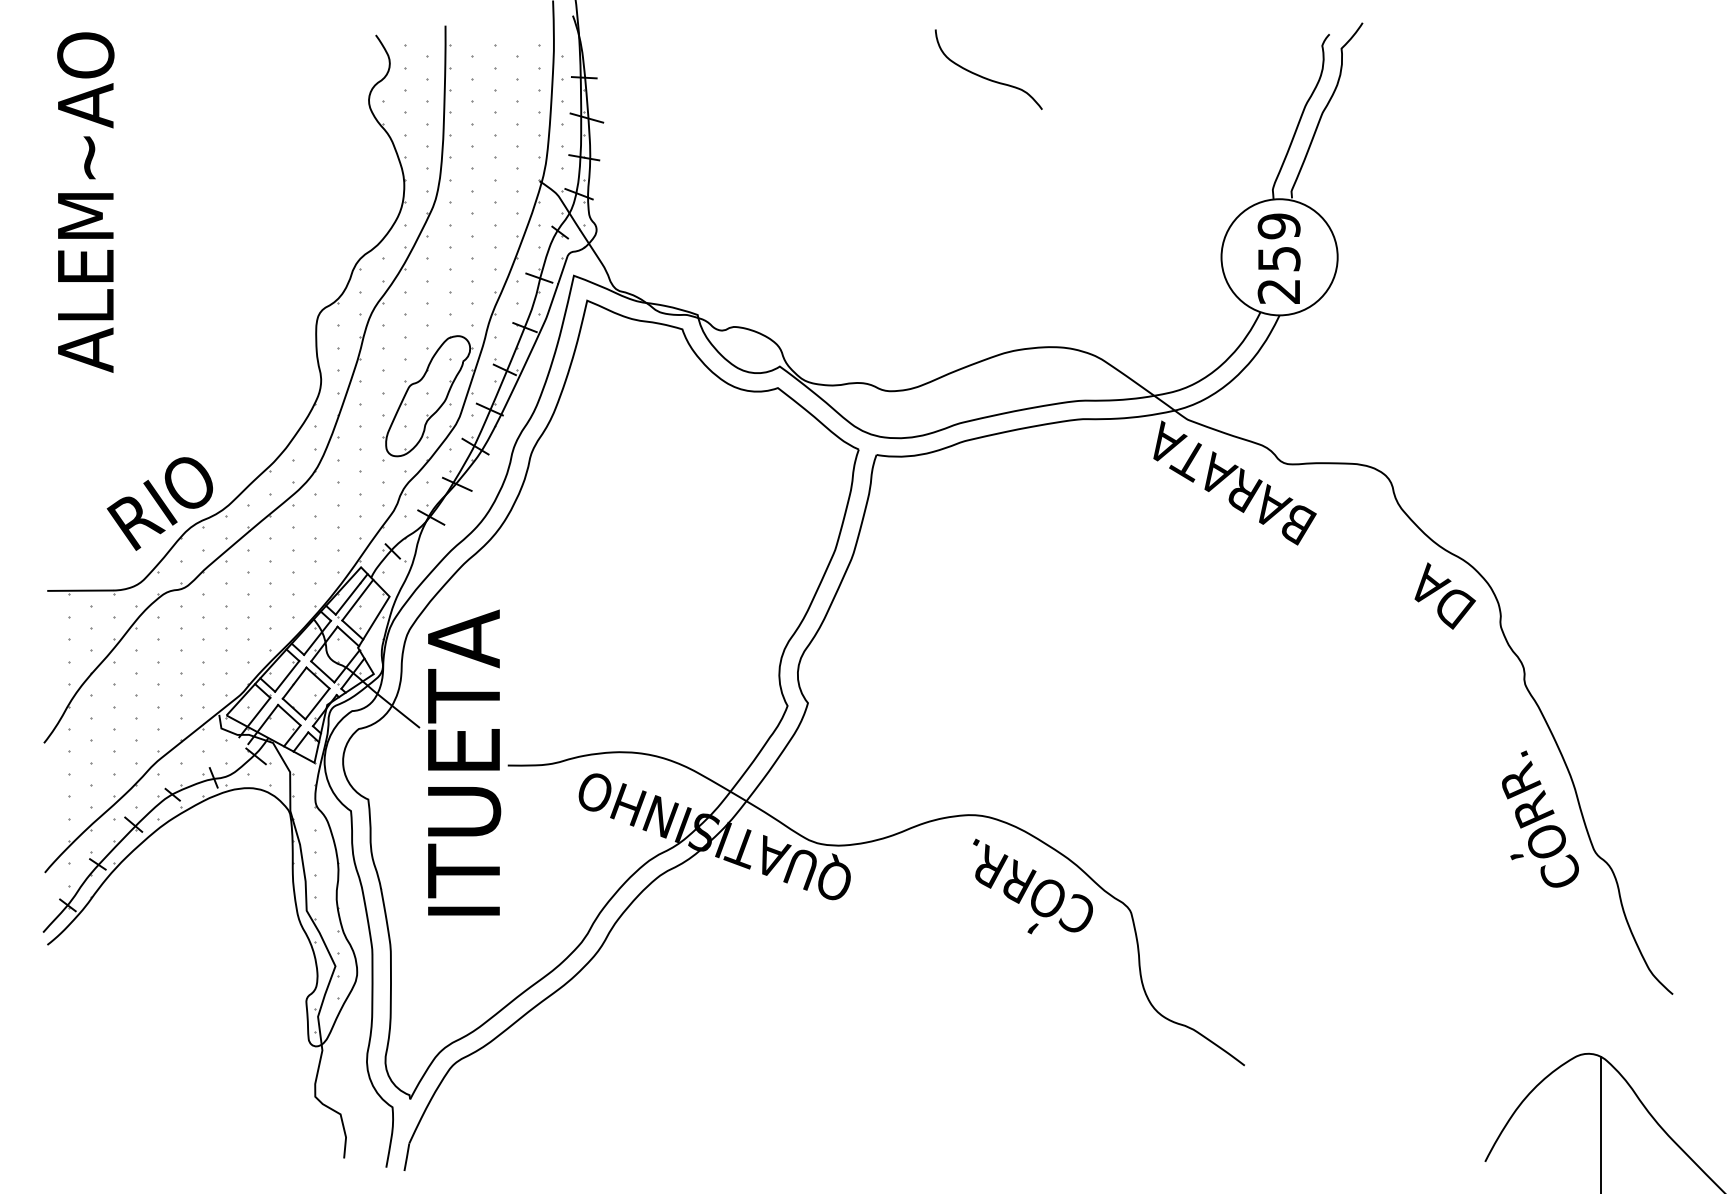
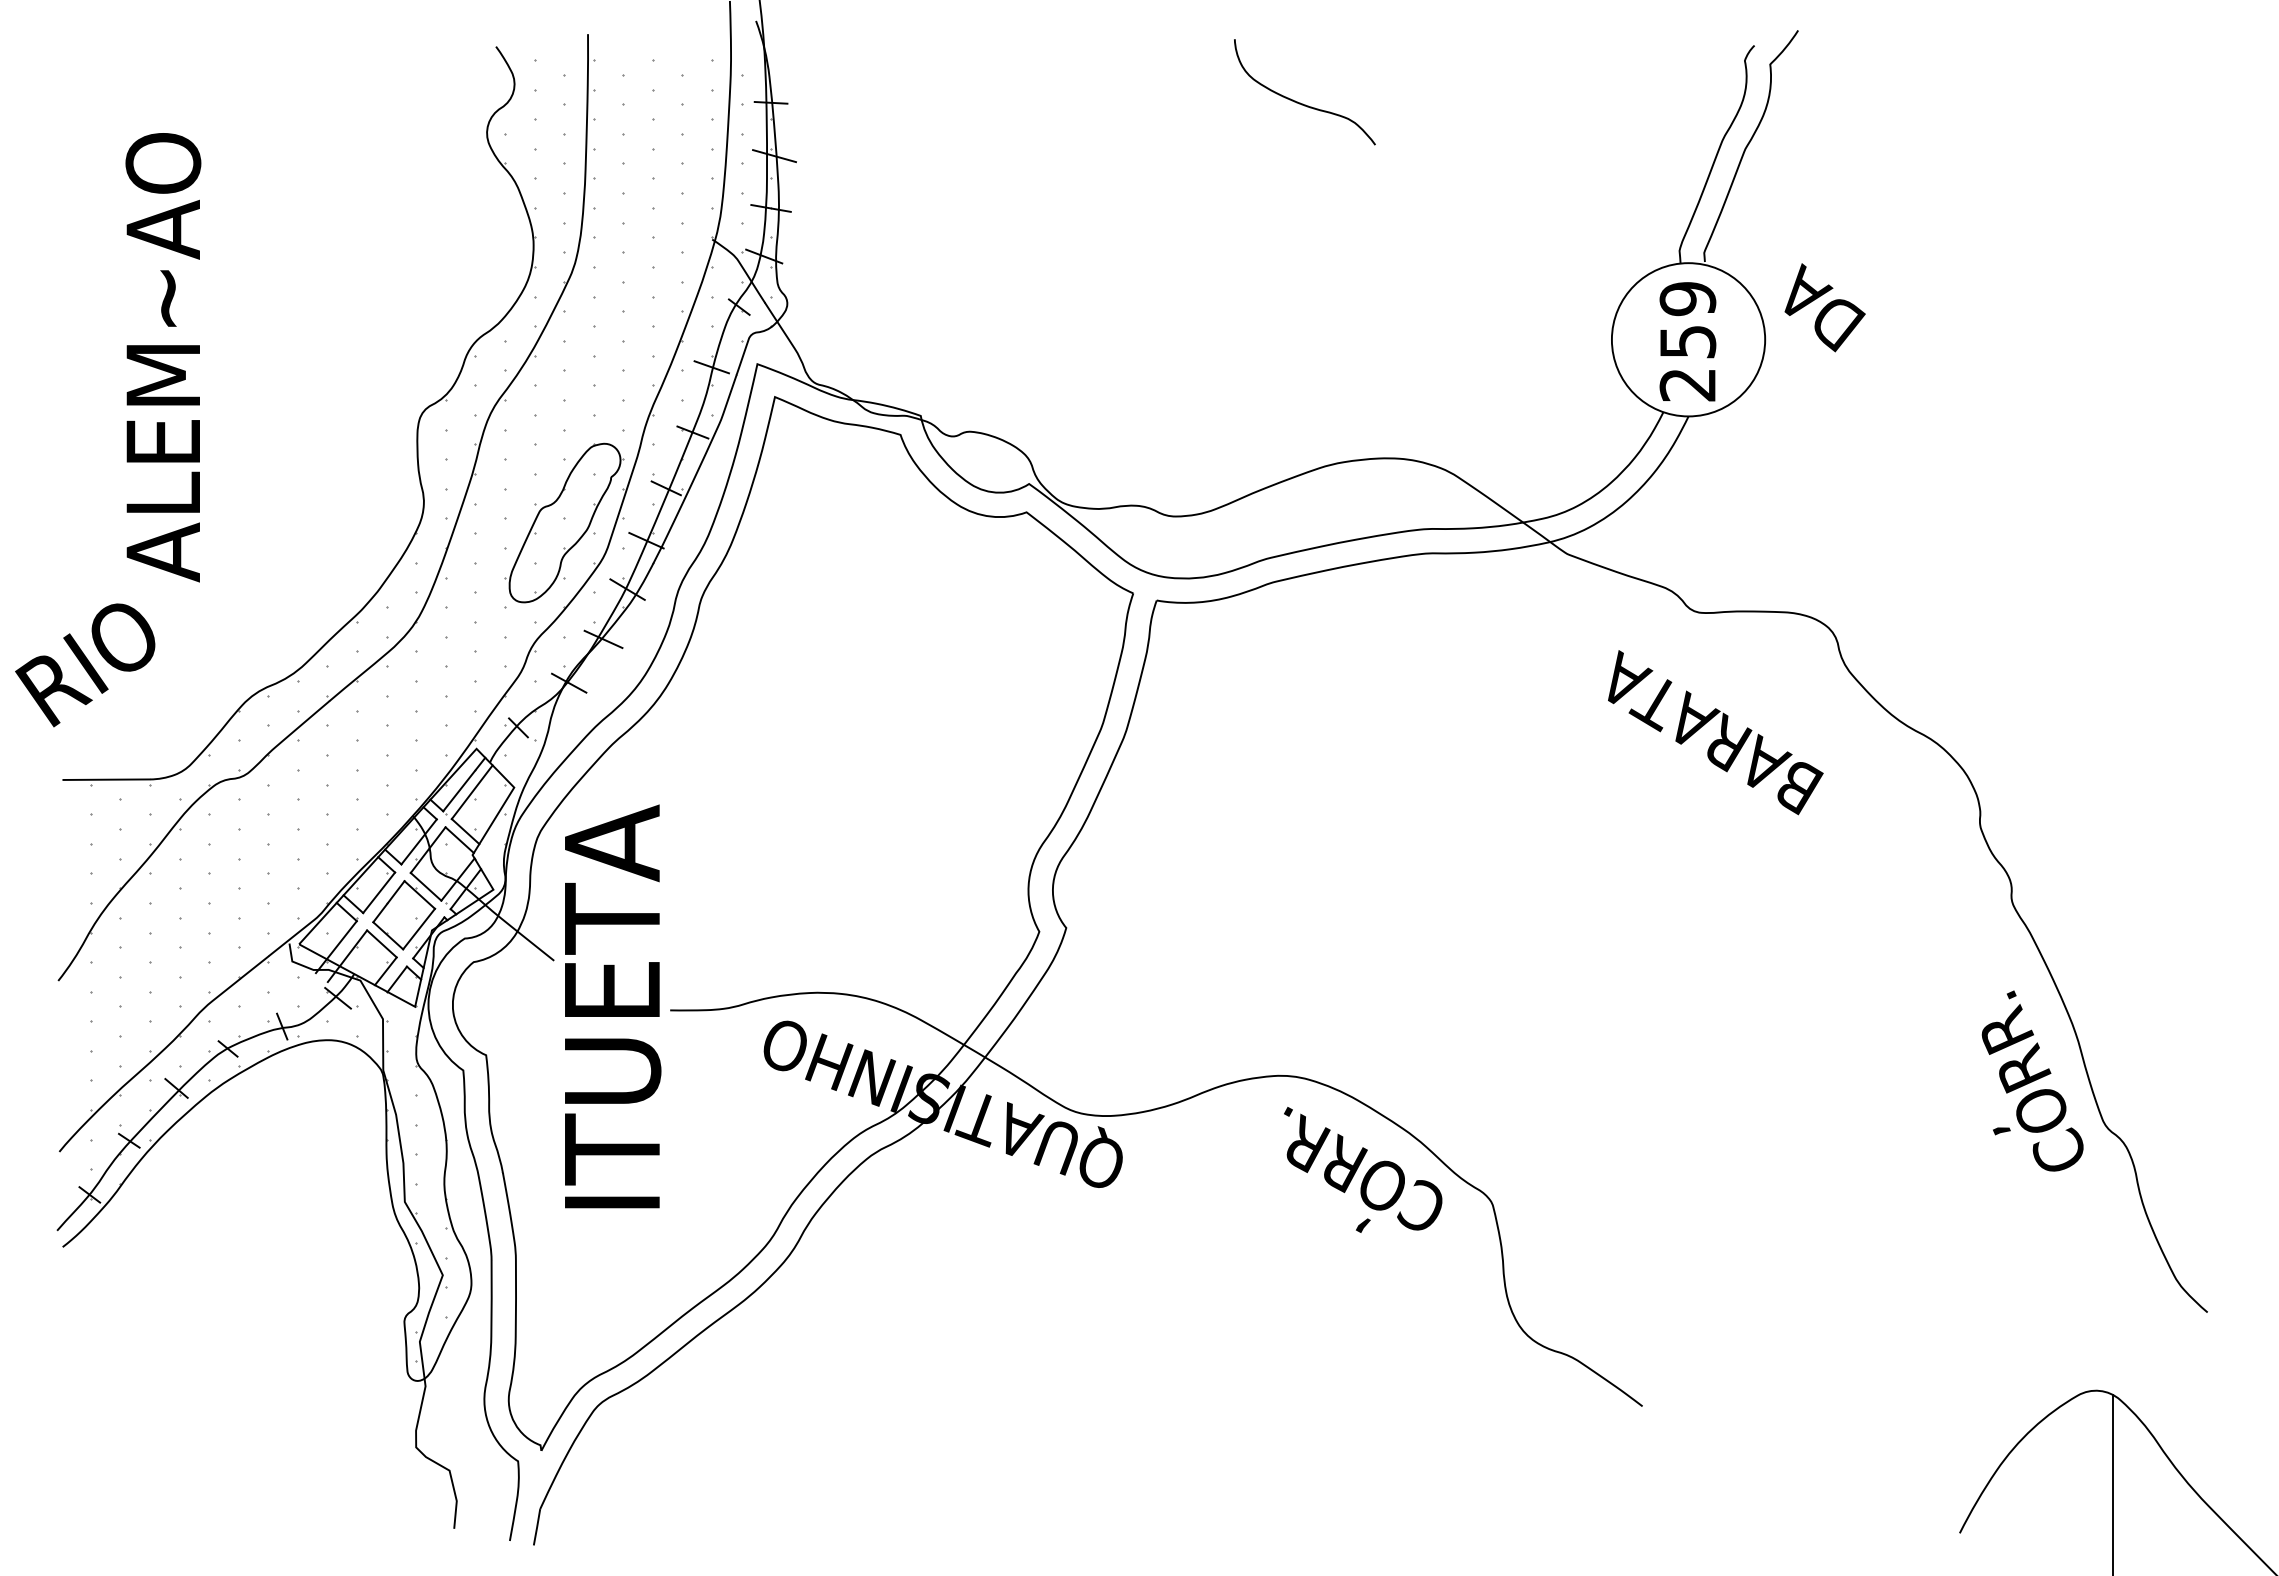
text: (85, 202) -> (163, 357), moved
text: (1234, 482) -> (1715, 732), moved
text: (160, 504) -> (85, 665), moved
text: (1444, 595) -> (1824, 307), moved

